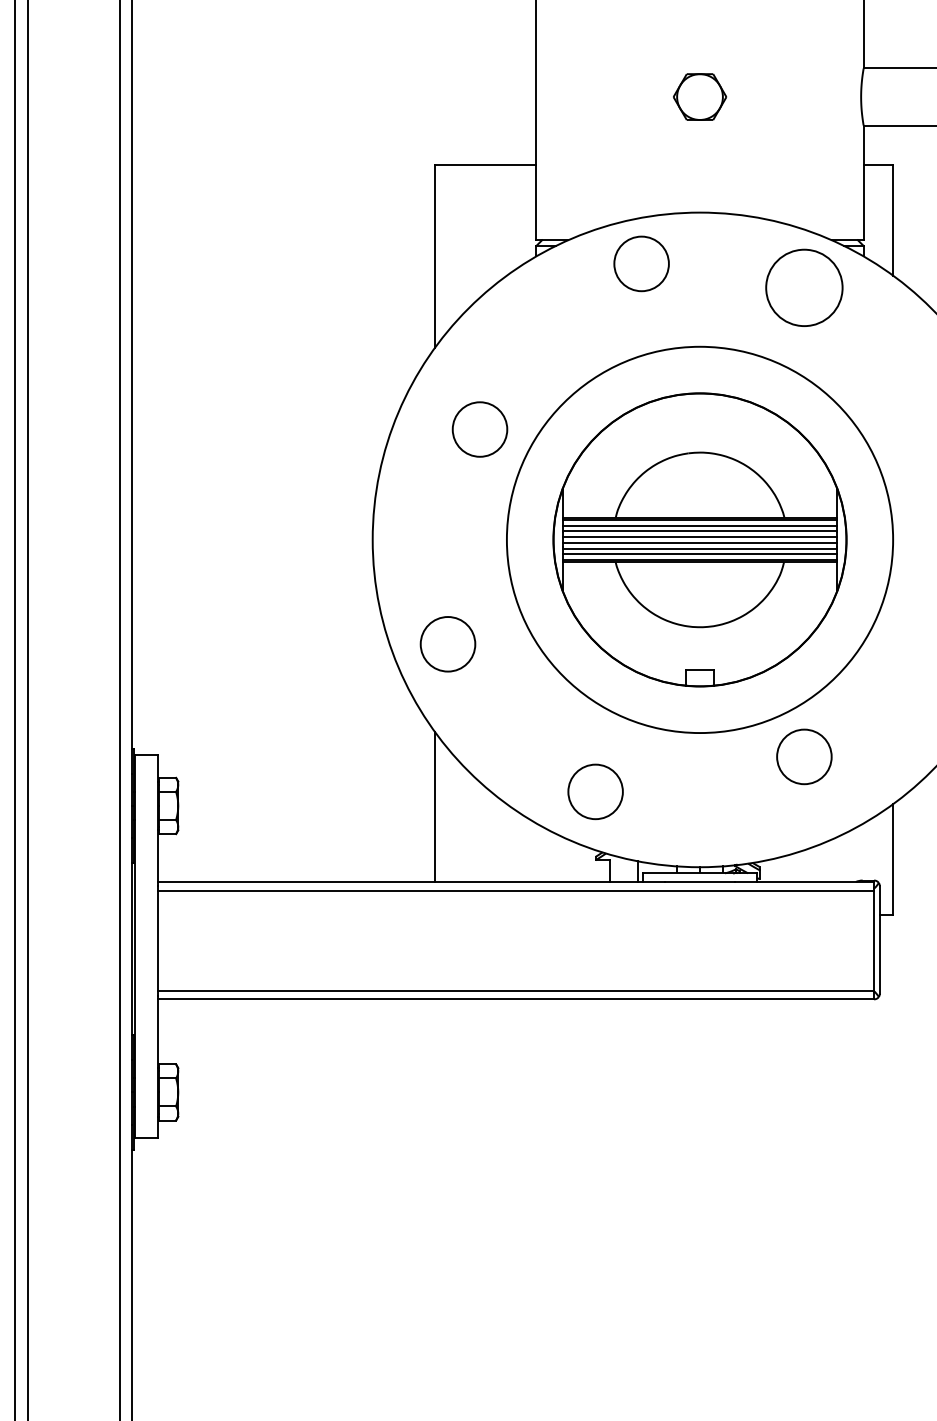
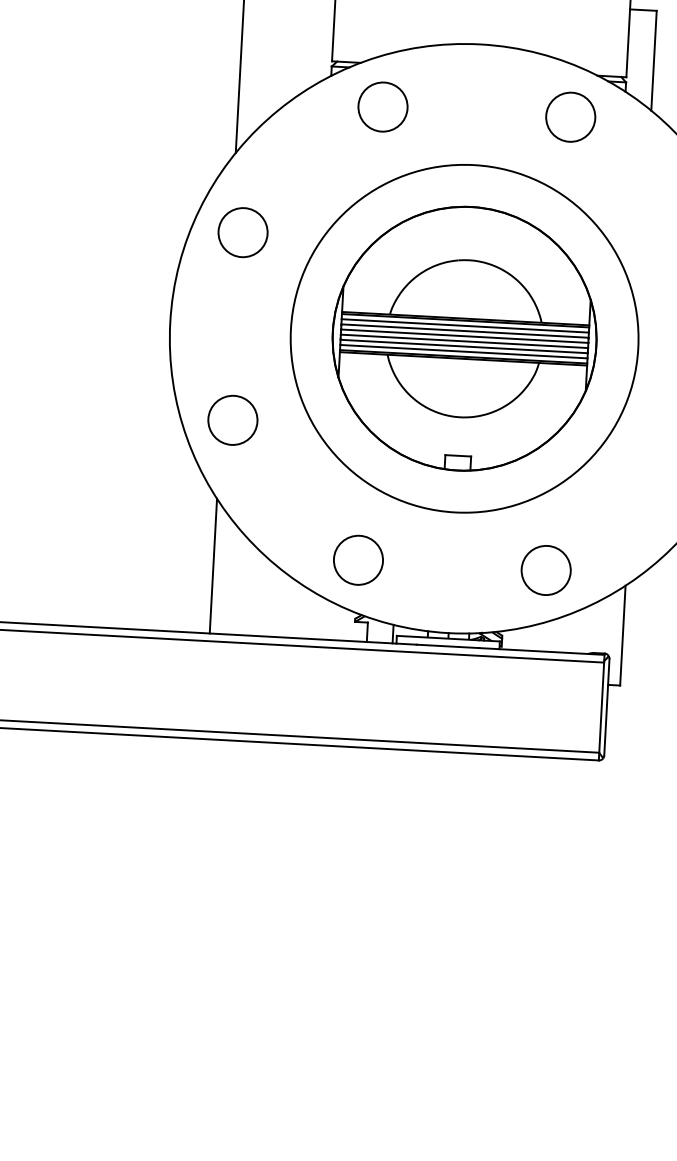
circle: (641, 263) -> (382, 106), moved
circle: (804, 287) -> (570, 116), size x0.71
circle: (479, 429) -> (242, 232), moved
circle: (804, 756) -> (546, 570), moved

